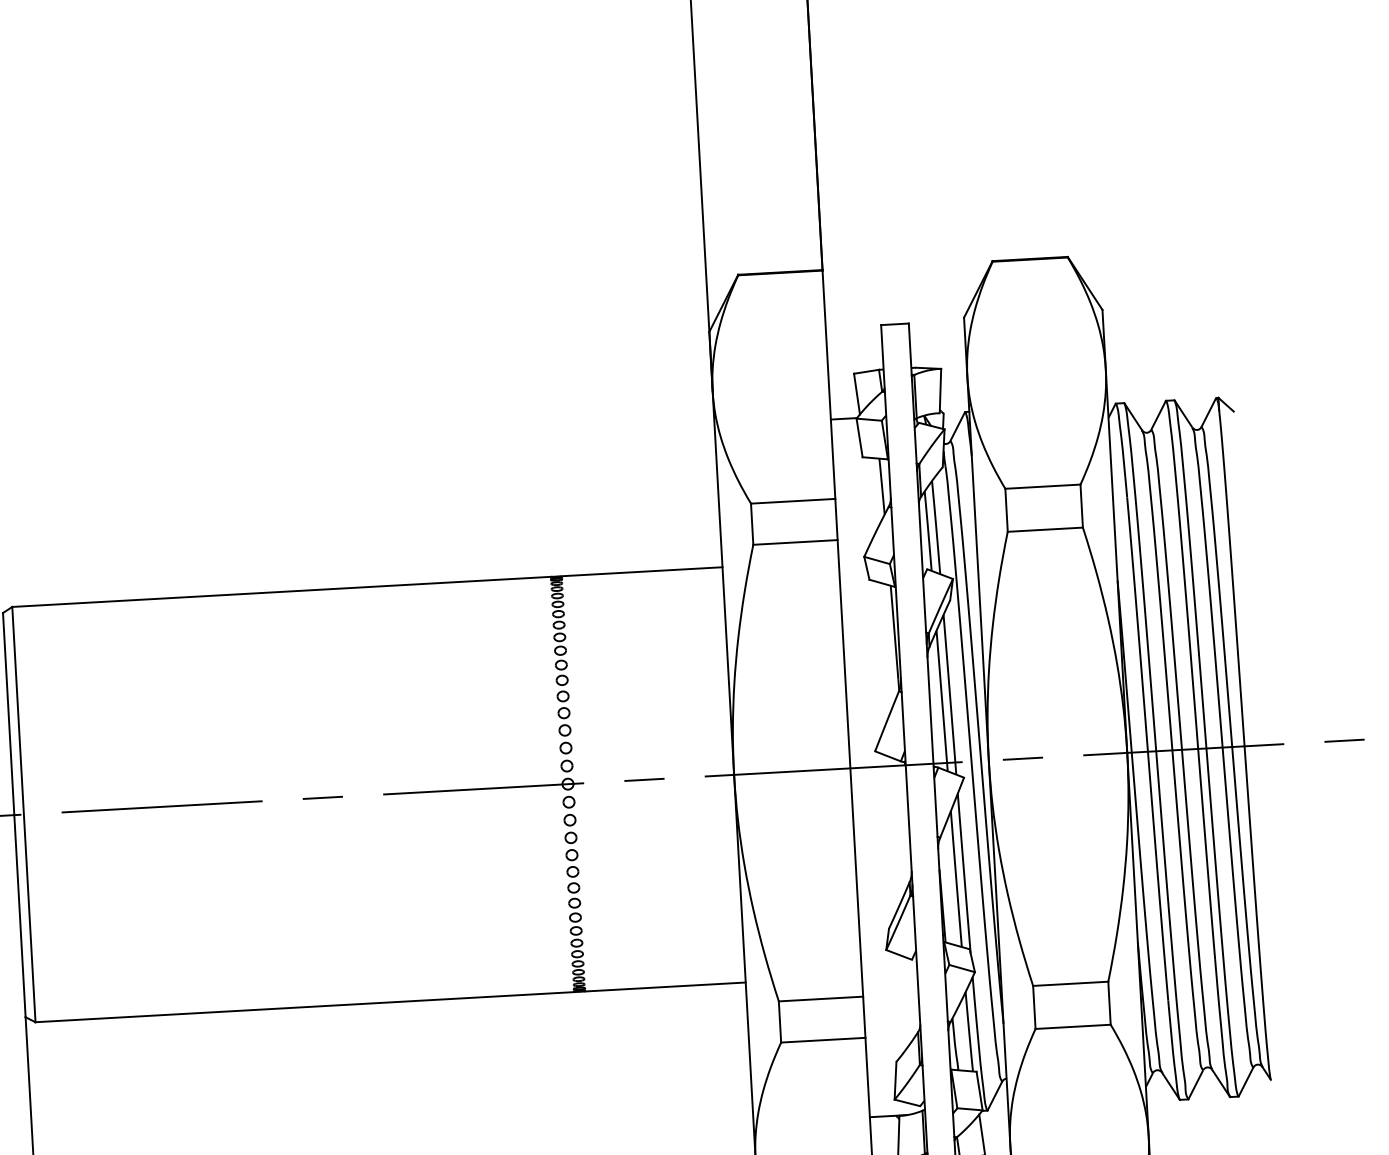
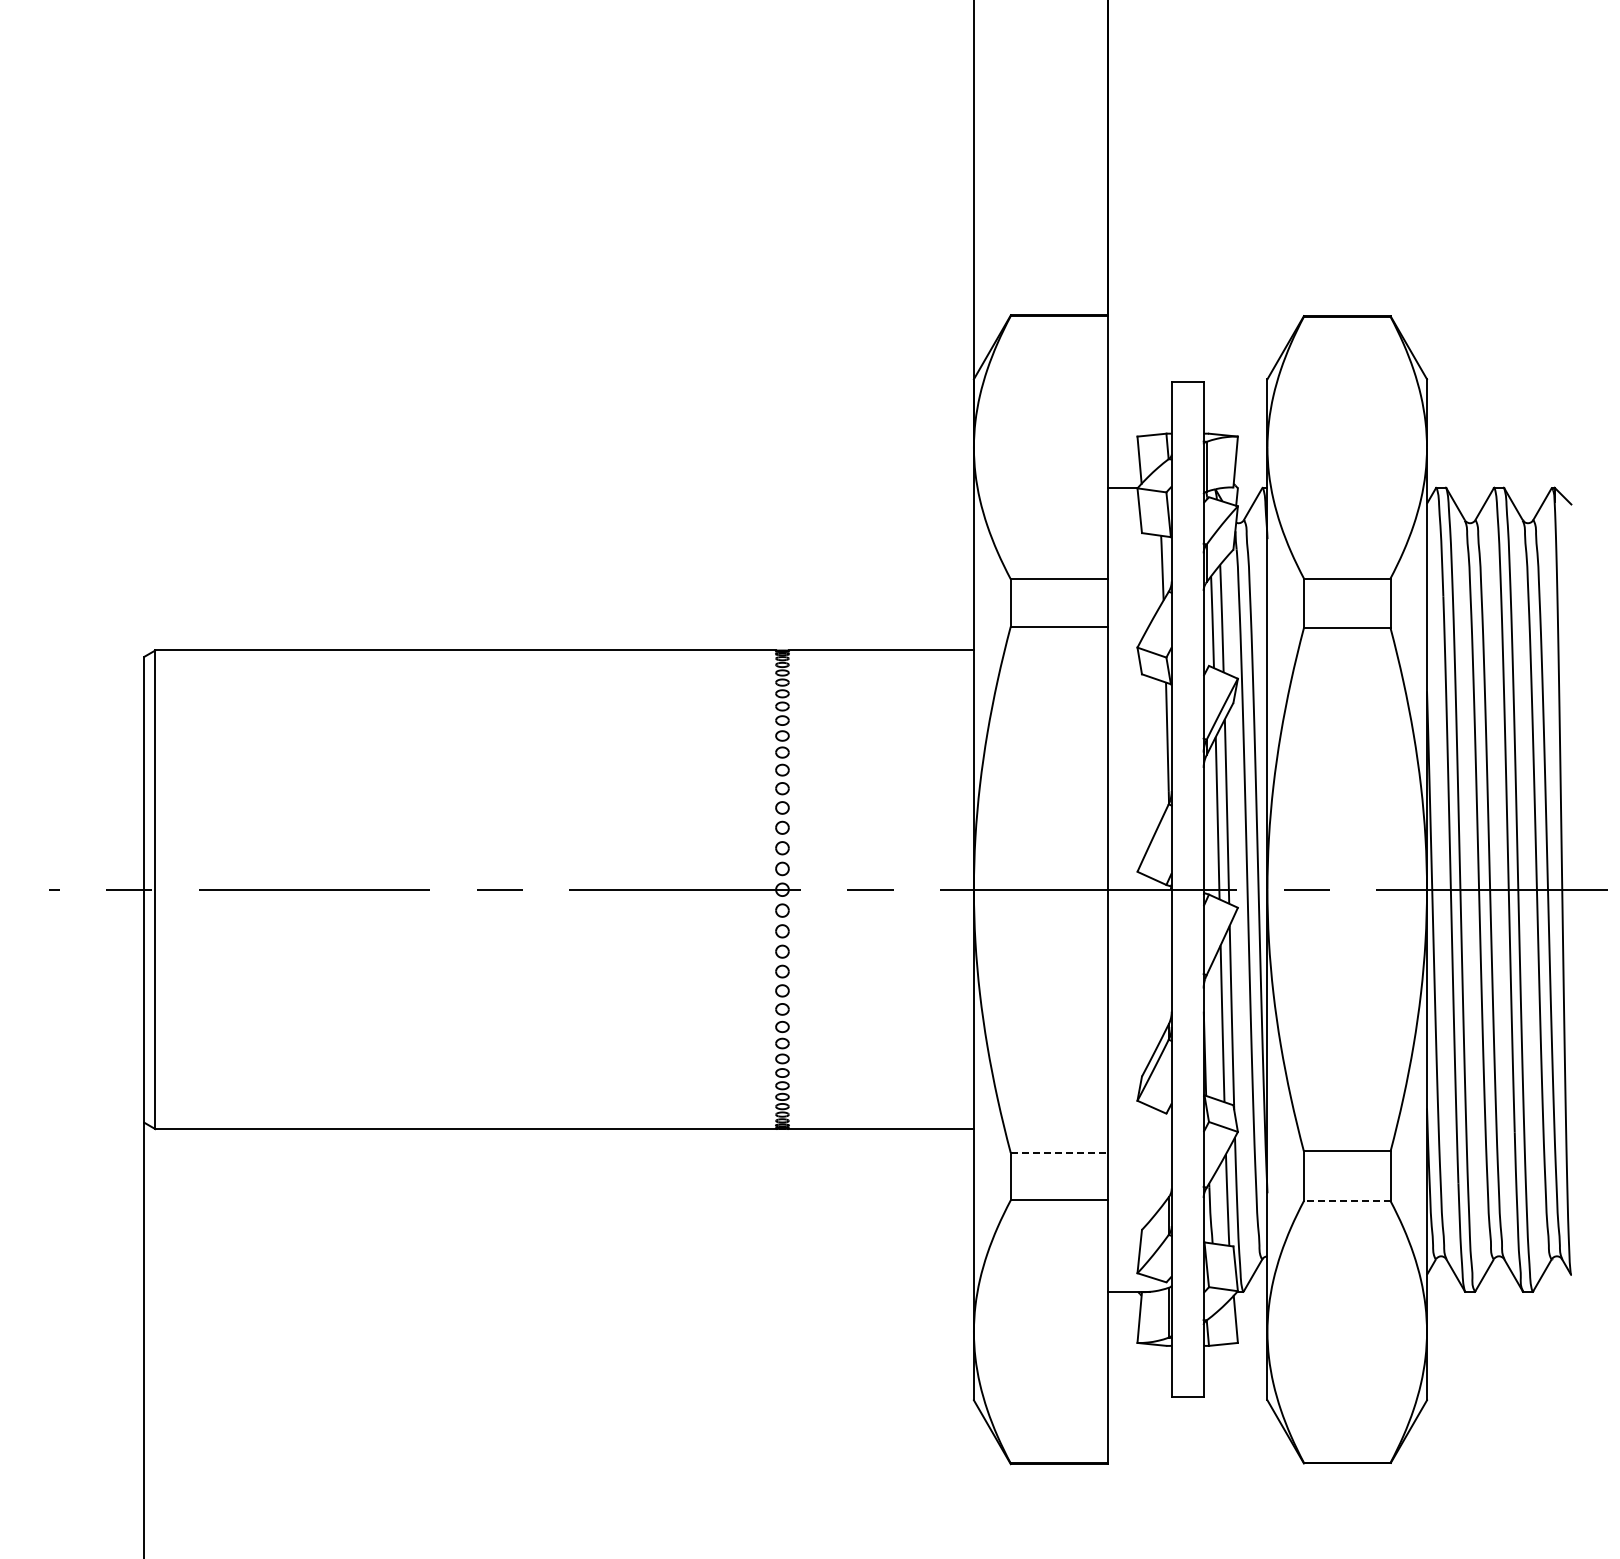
line: (821, 998) -> (1059, 1152), solid -> dashed
line: (1072, 1027) -> (1346, 1201), solid -> dashed

